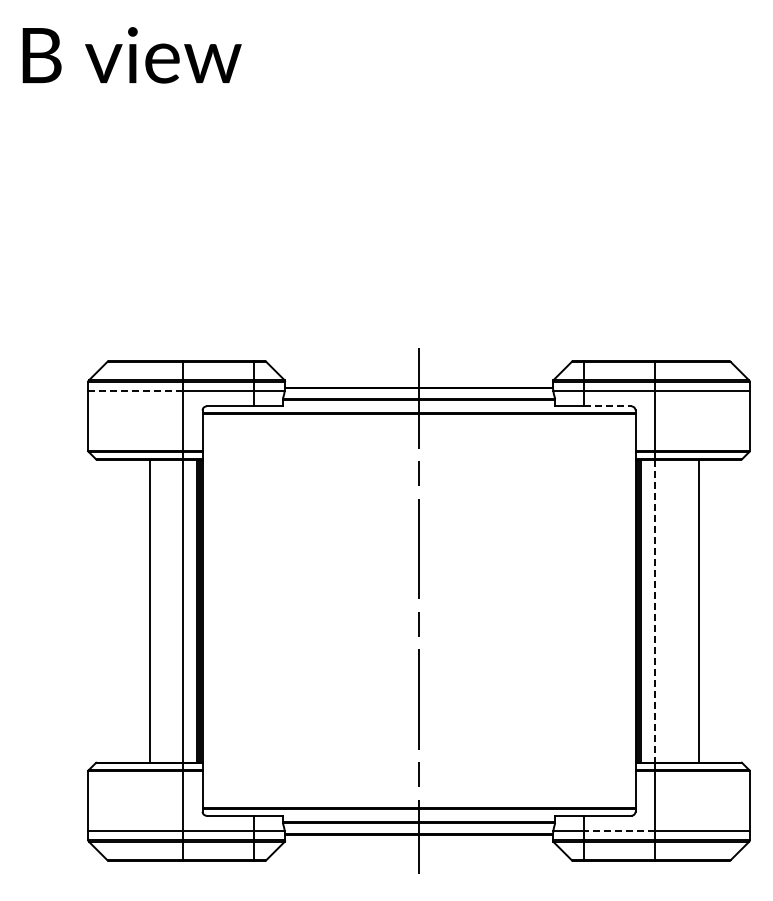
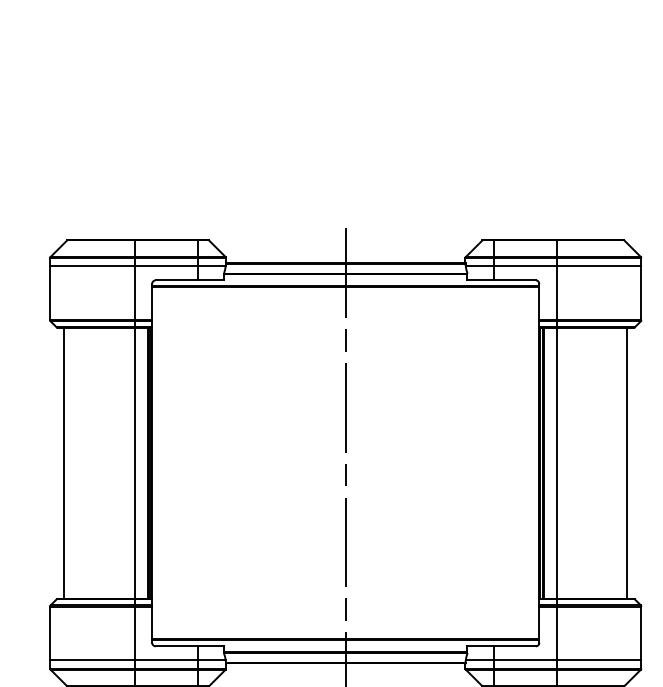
line: (135, 390) -> (92, 266), dashed -> solid
line: (607, 406) -> (514, 280), dashed -> solid
line: (150, 610) -> (64, 462), moved
line: (698, 610) -> (626, 462), moved
line: (655, 611) -> (557, 463), dashed -> solid
line: (619, 831) -> (524, 660), dashed -> solid

